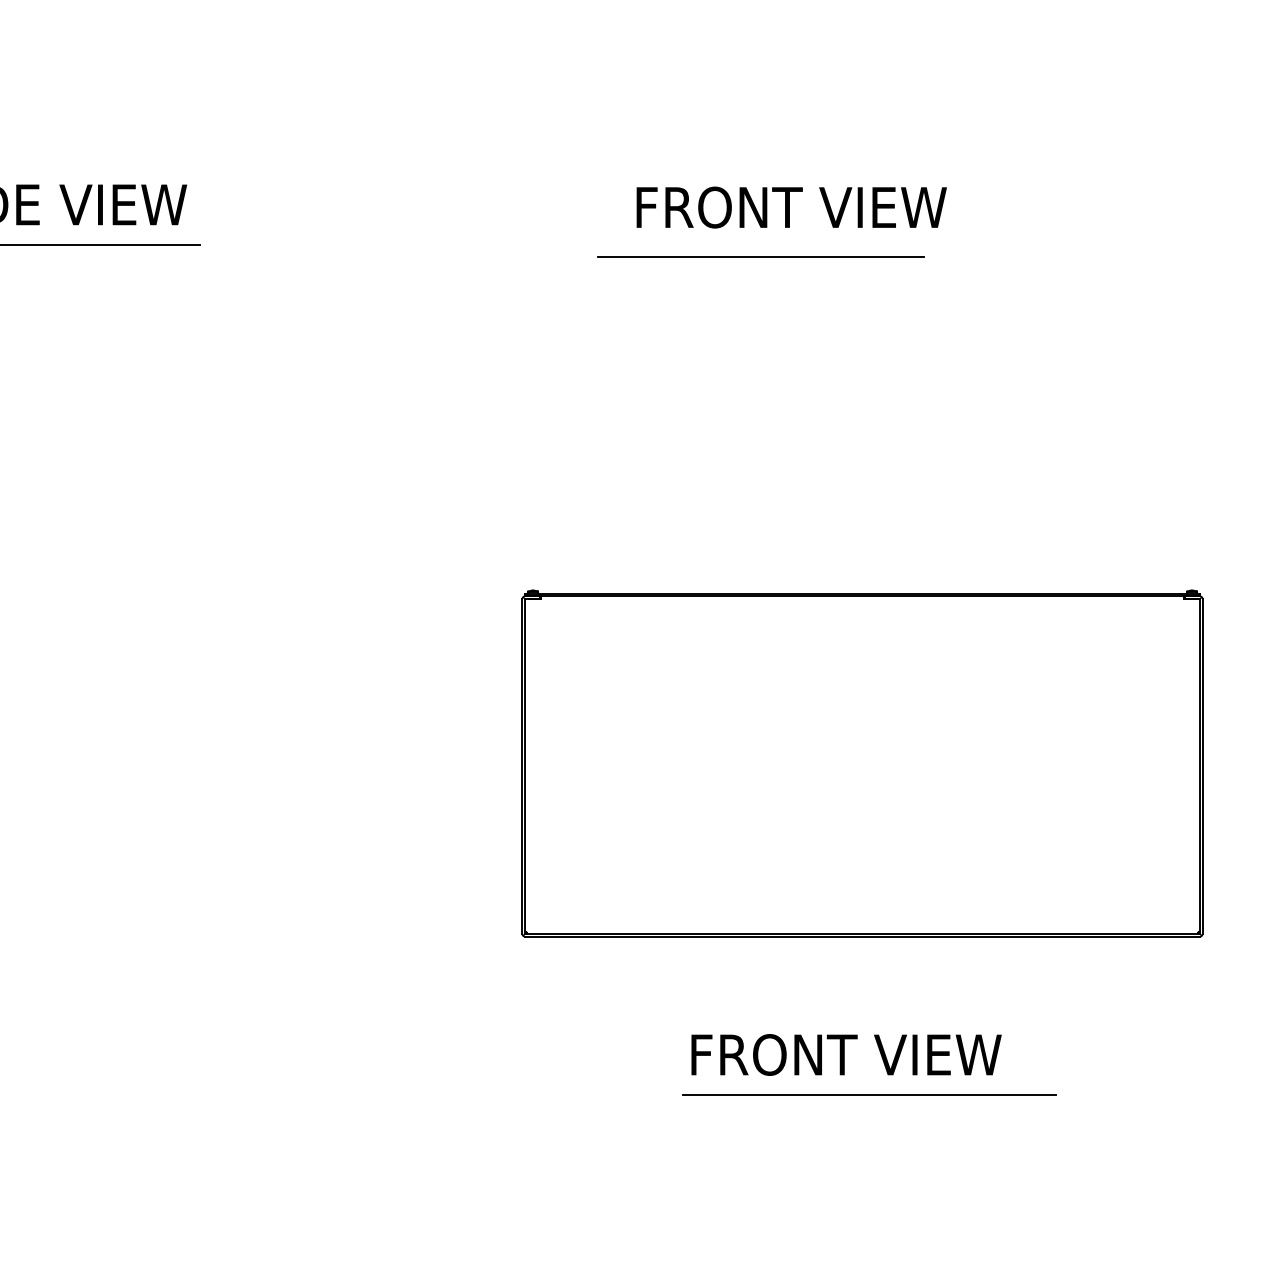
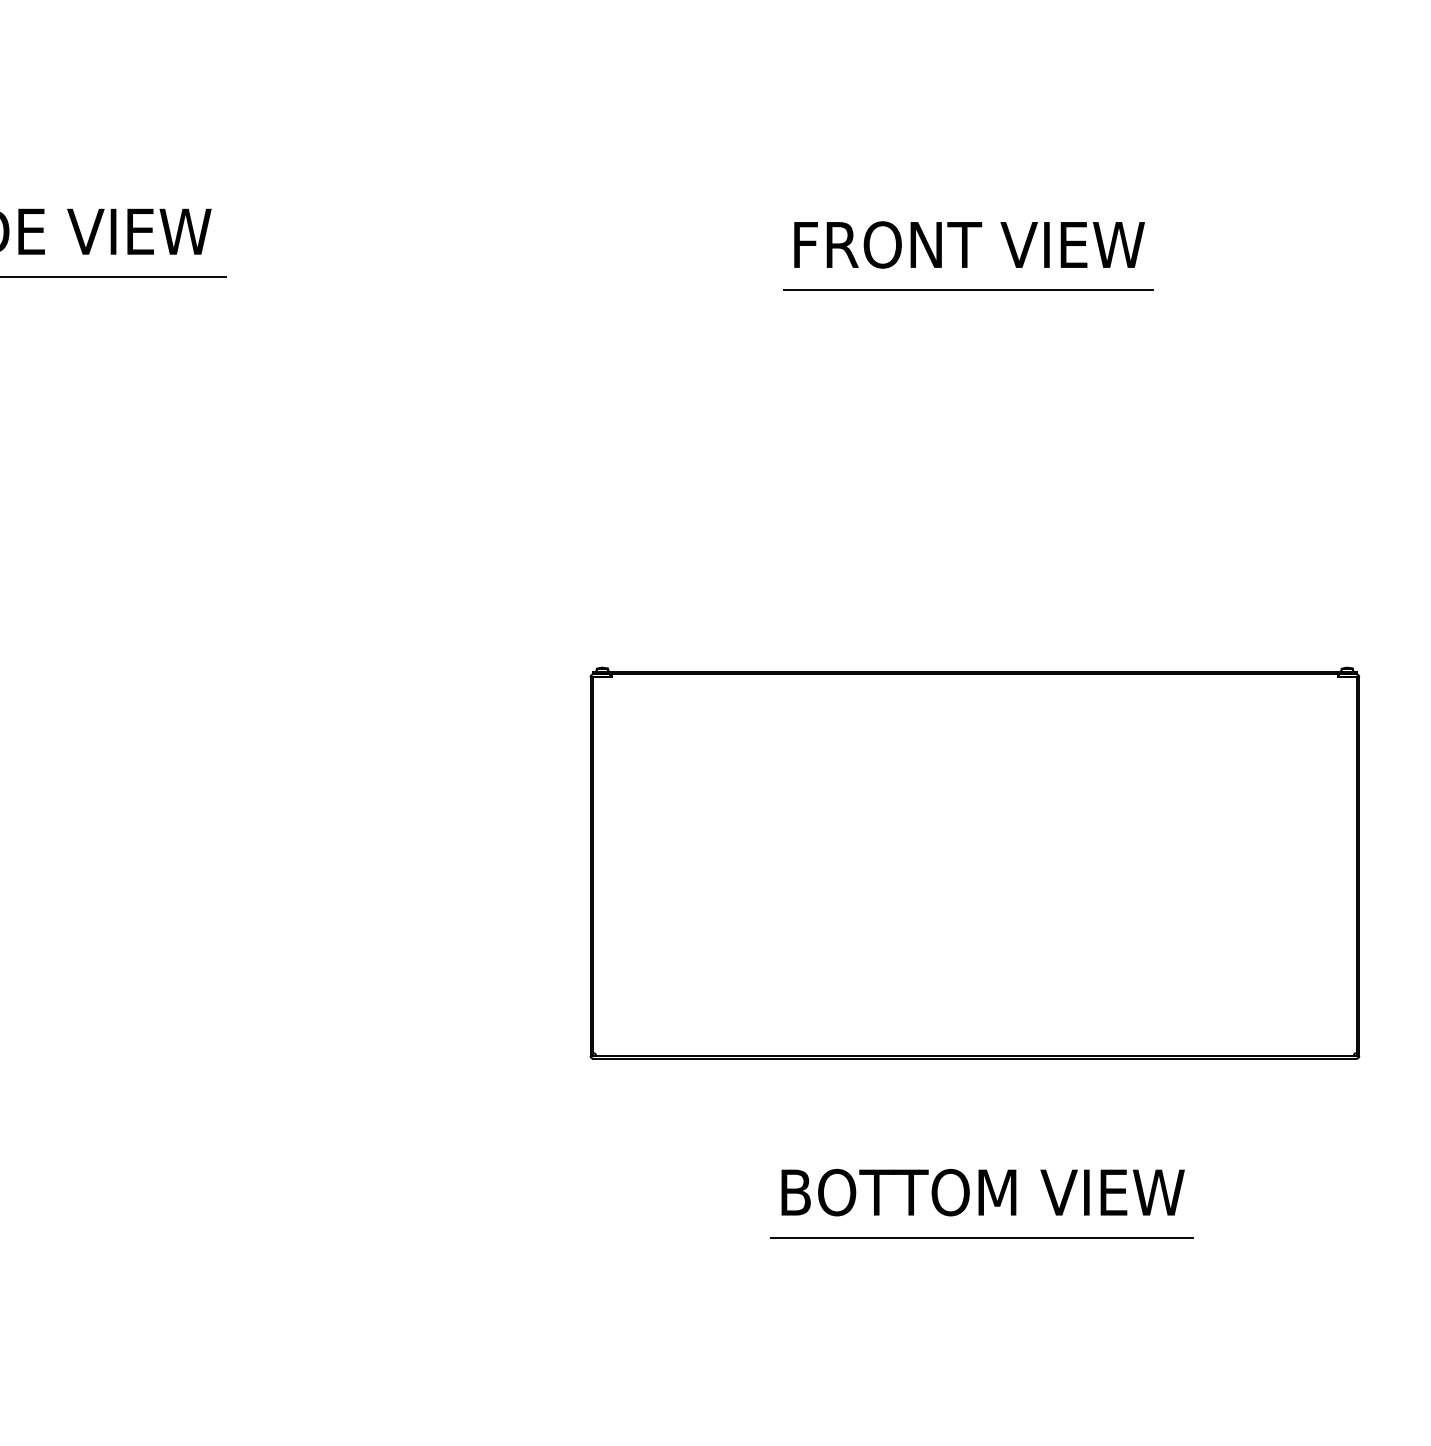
text: (791, 207) -> (969, 244), moved
line: (760, 256) -> (968, 290), moved
text: (872, 1054) -> (986, 1192), FRONT VIEW -> BOTTOM VIEW

